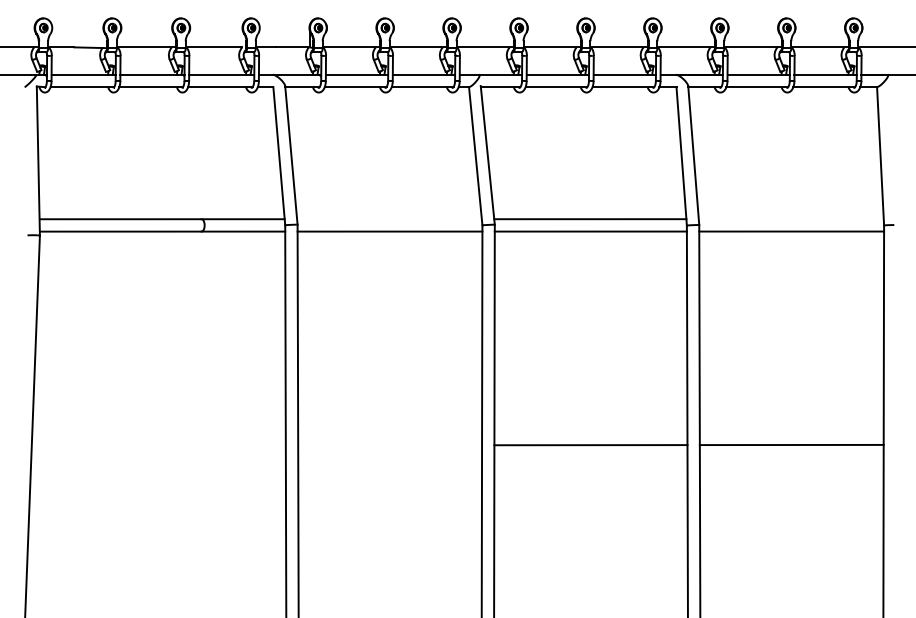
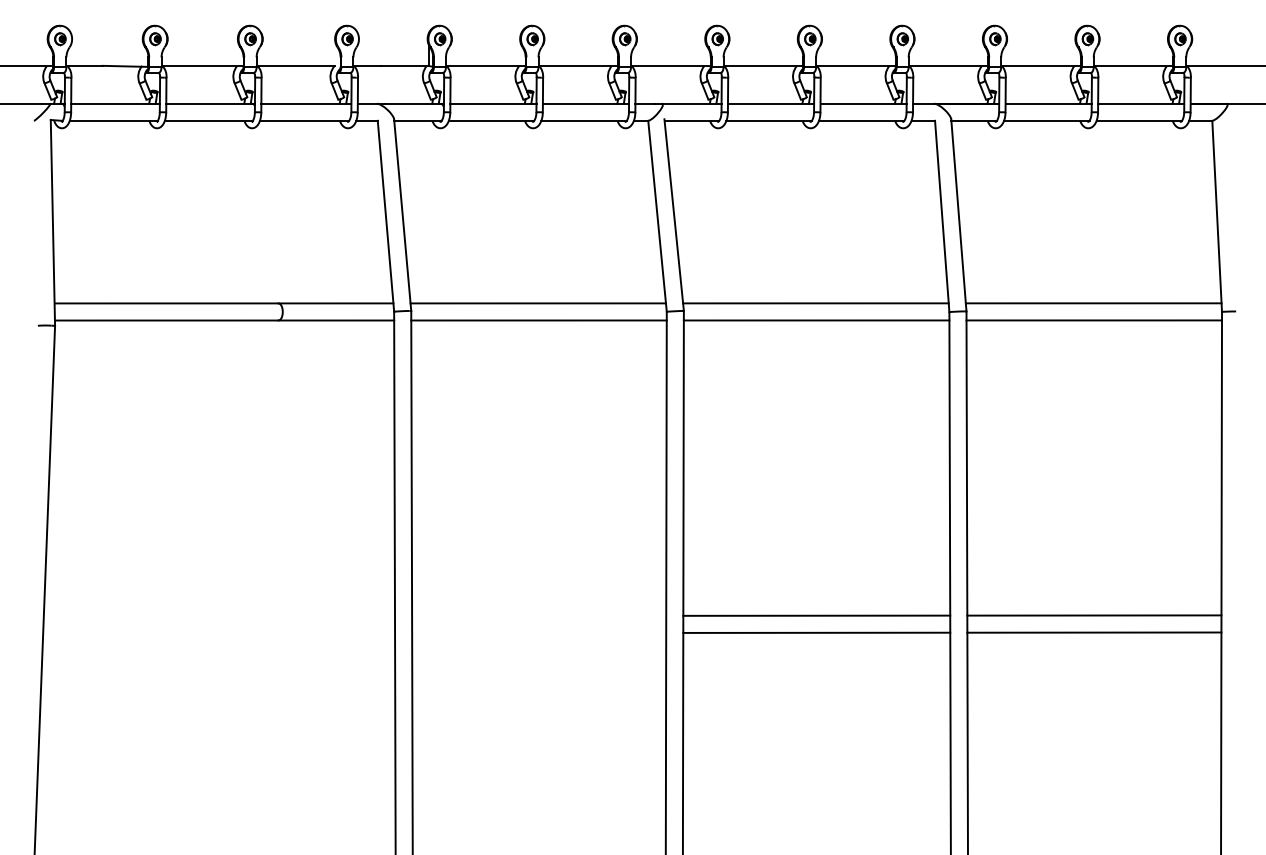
line: (388, 219) -> (537, 303), added
line: (791, 219) -> (1093, 303), added
line: (590, 457) -> (816, 632), added
line: (791, 457) -> (1094, 632), added

